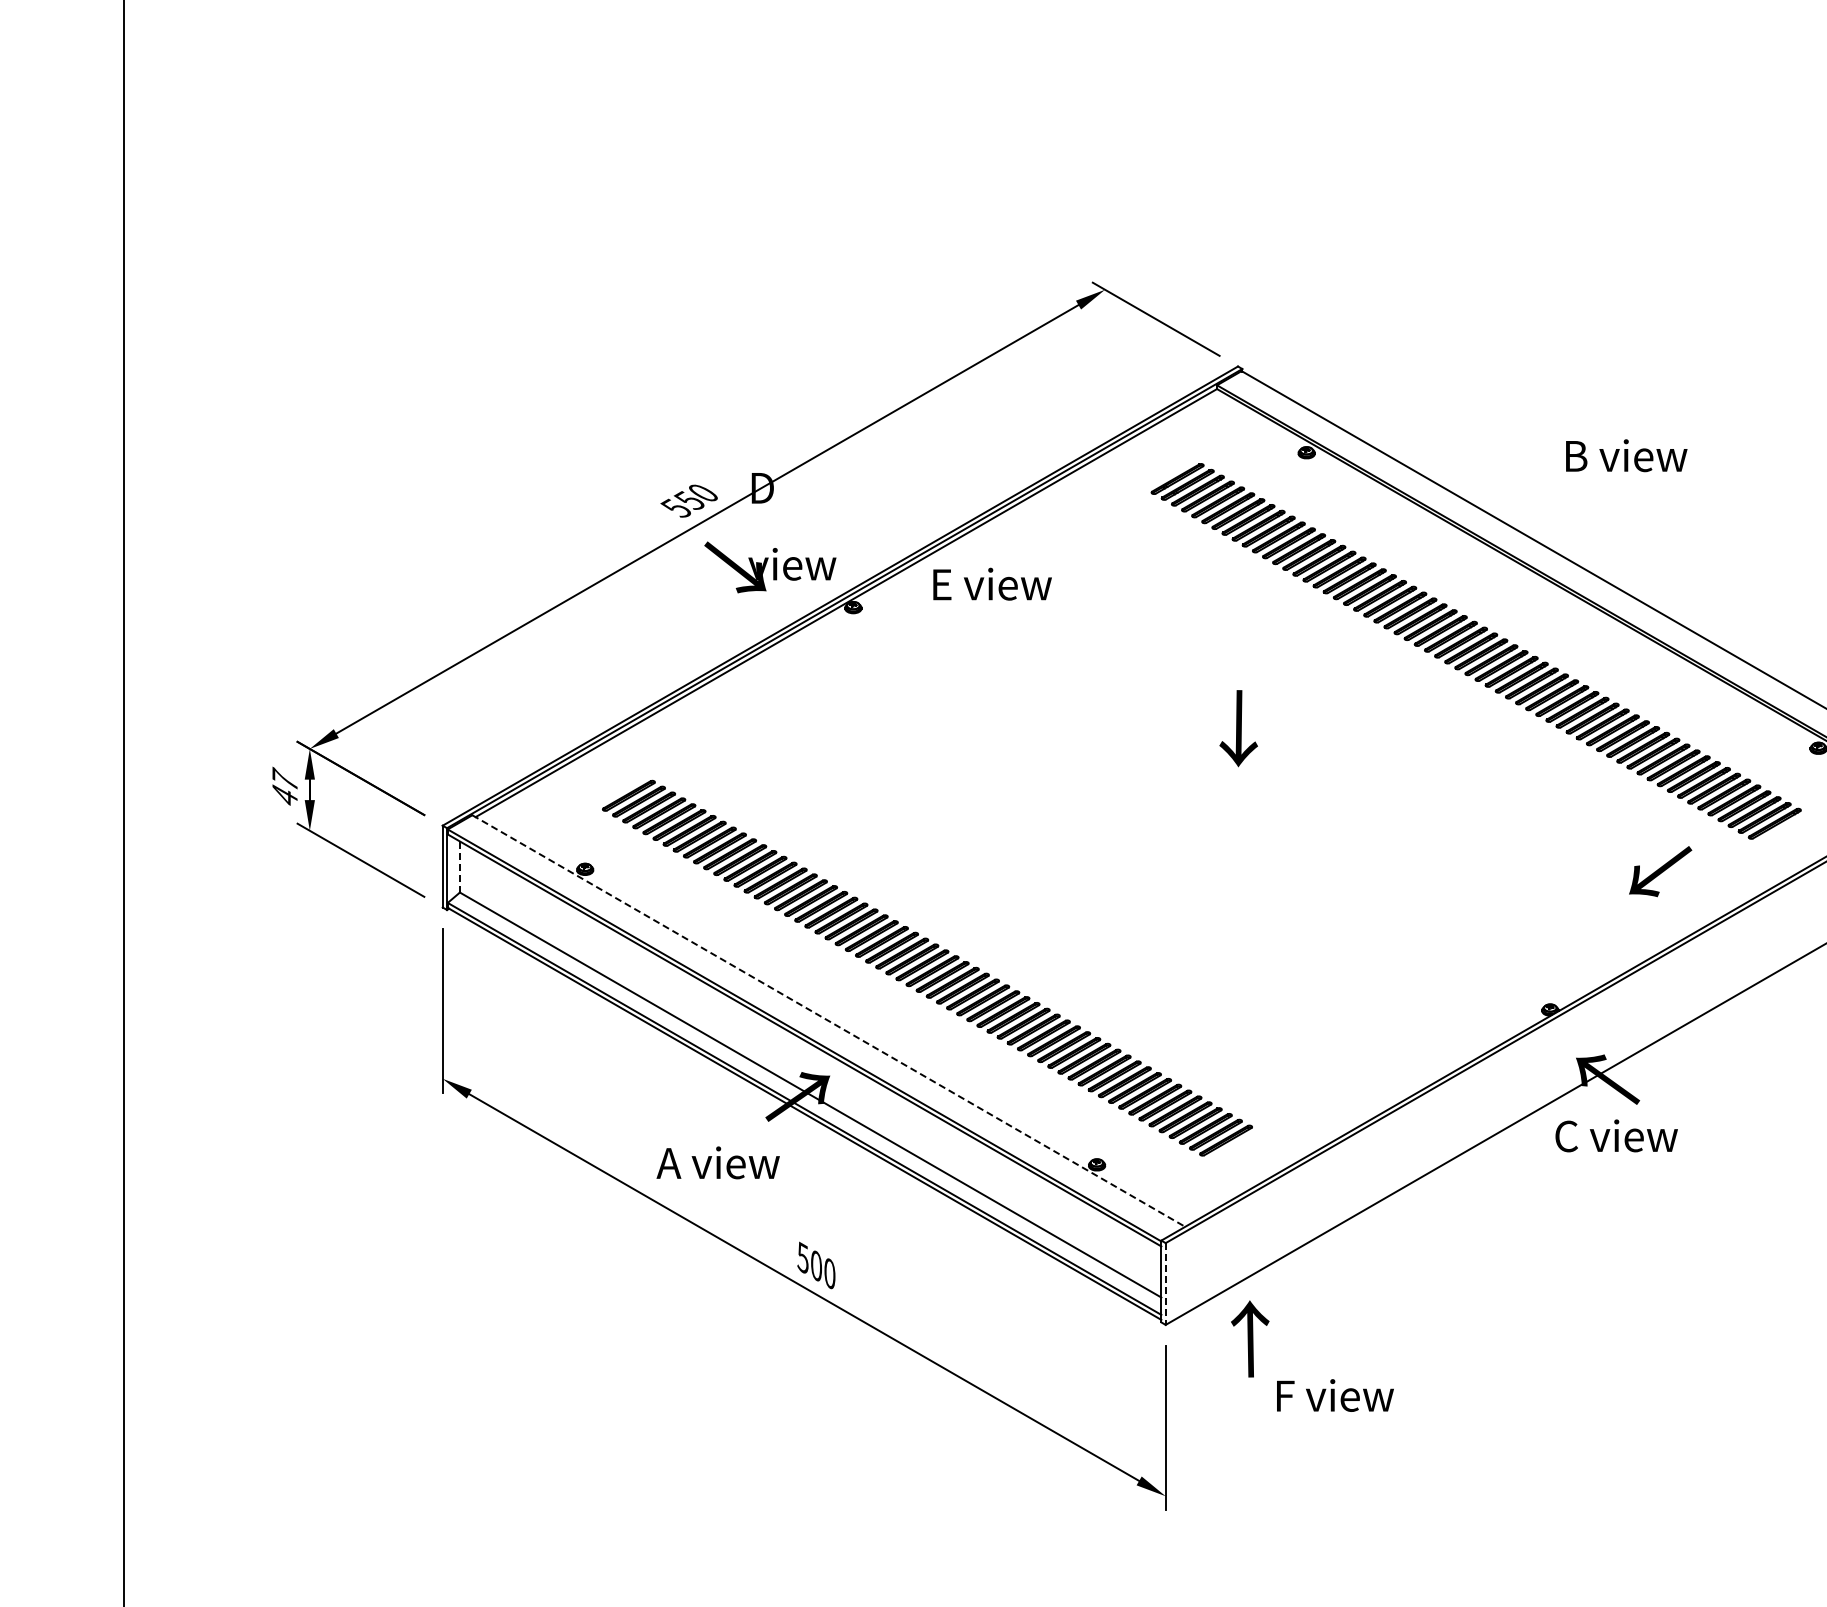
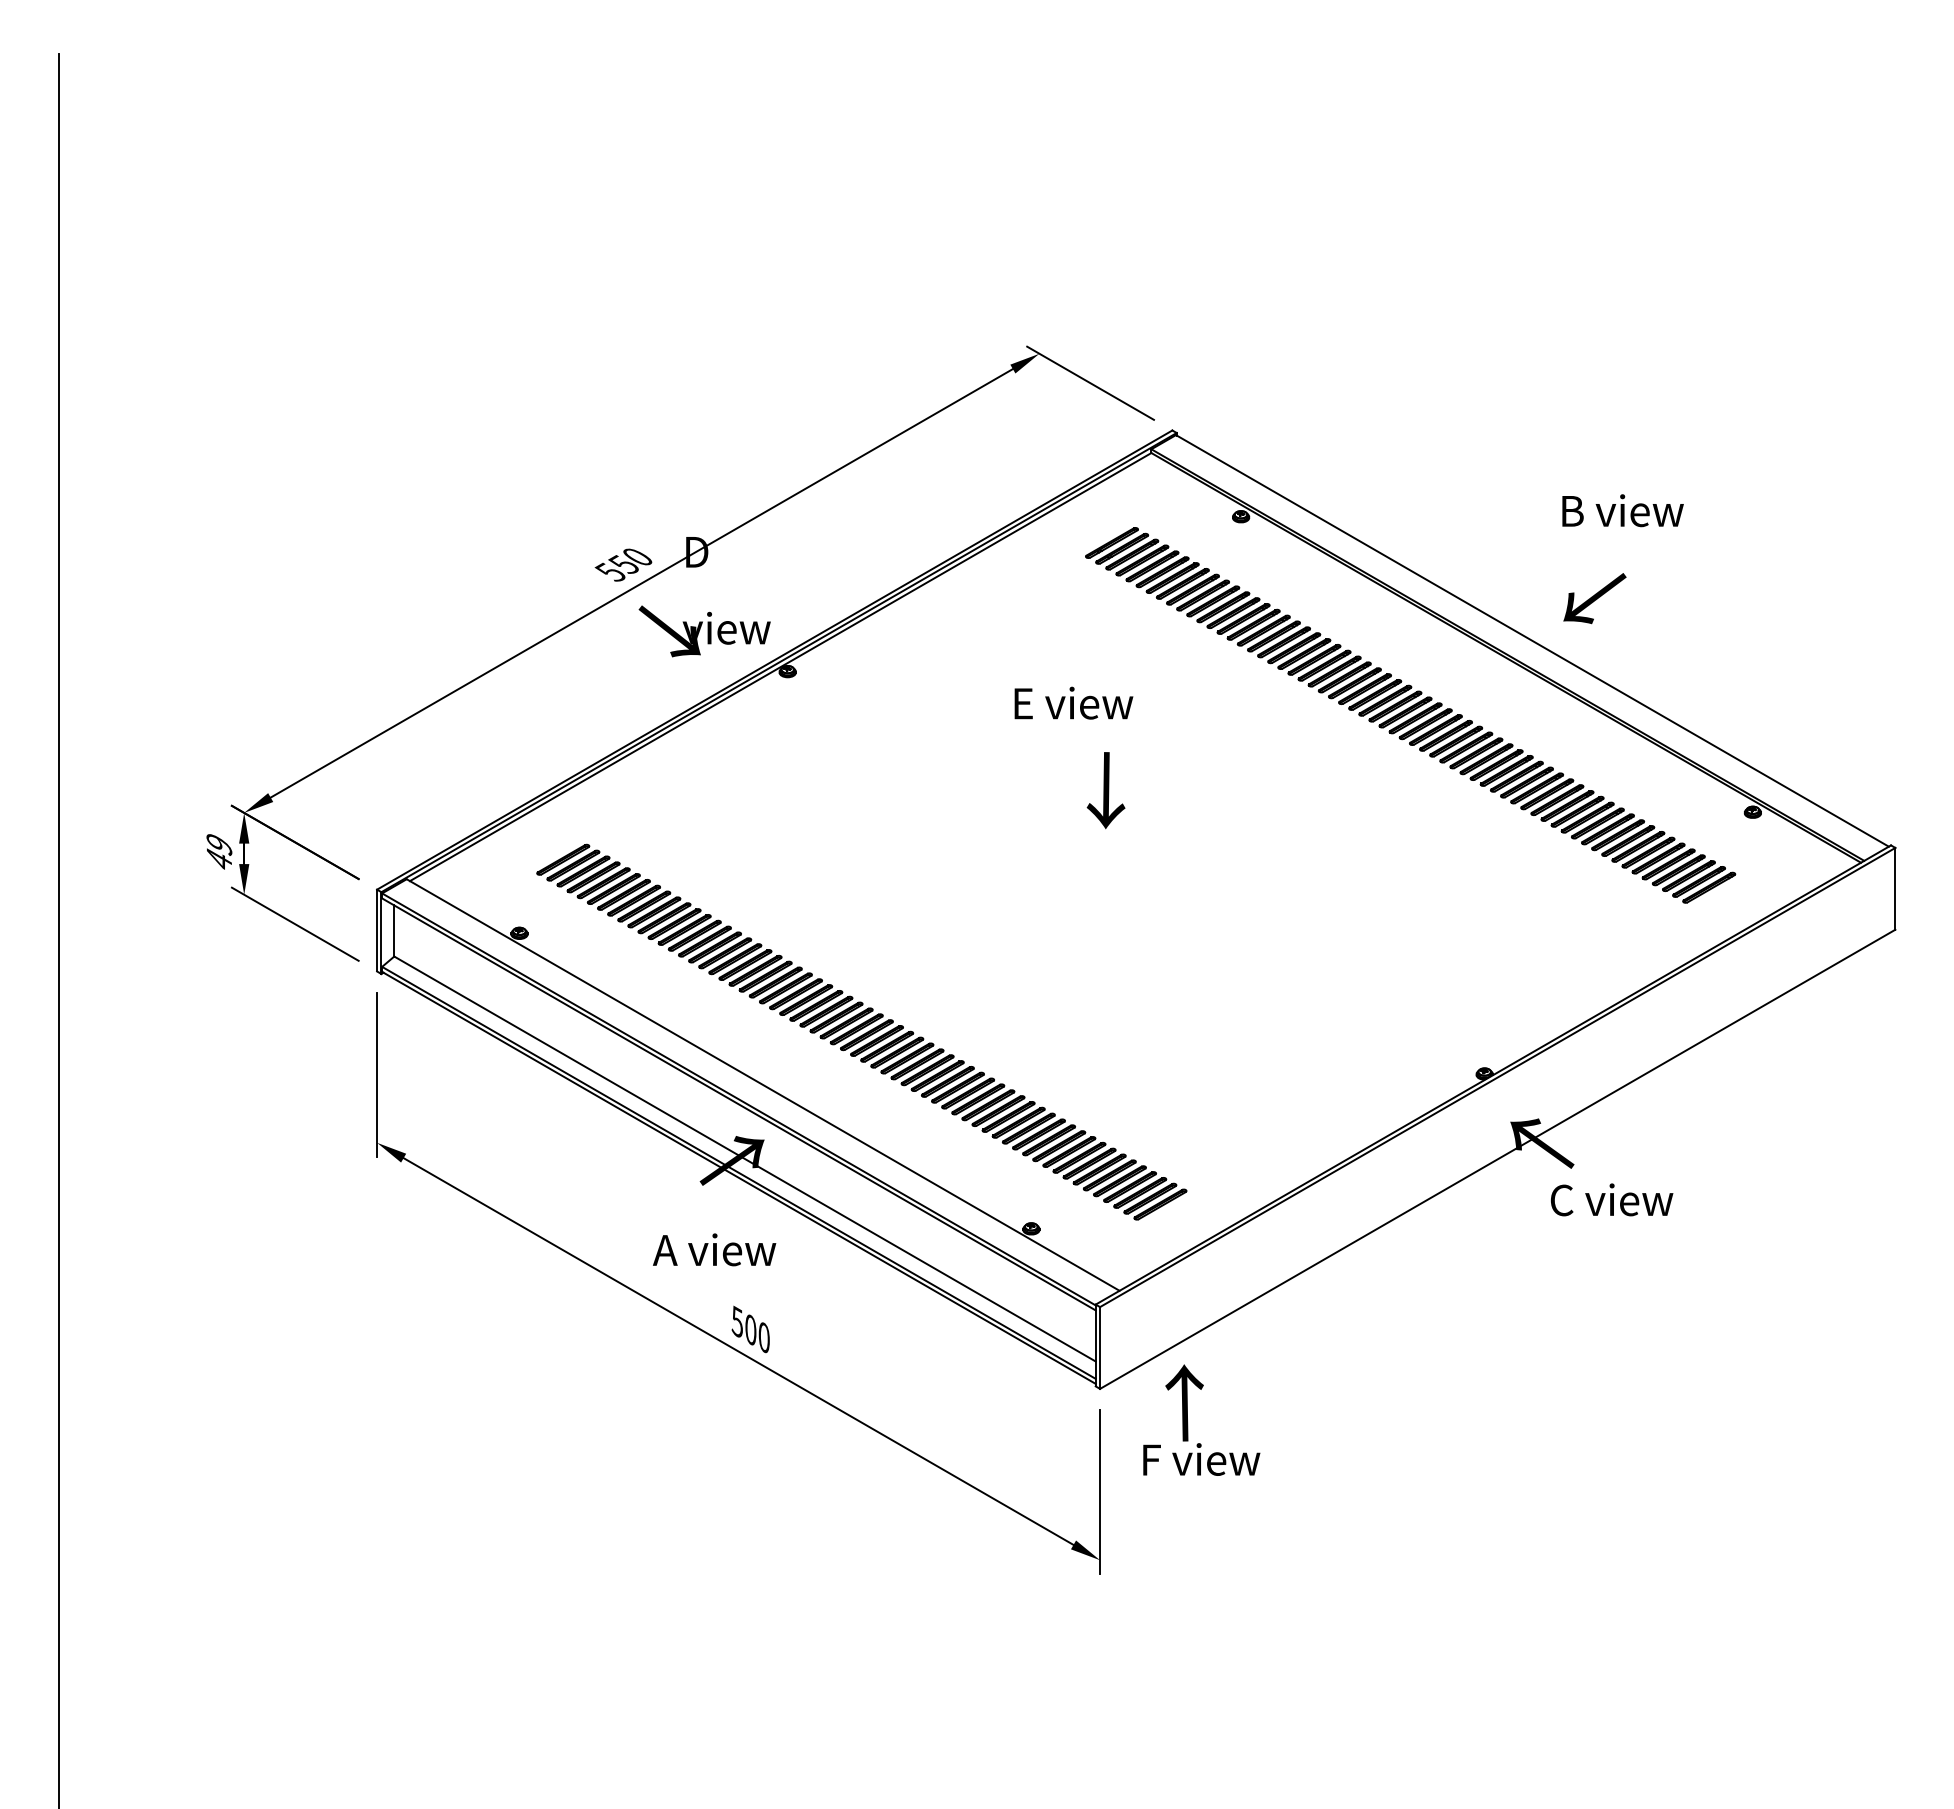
text: (1626, 455) -> (1622, 510), moved
text: (992, 583) -> (1073, 702), moved
text: (1238, 728) -> (1105, 790), moved
text: (285, 778) -> (219, 842), 47 -> 49
line: (460, 867) -> (394, 931), dashed -> solid
text: (1660, 871) -> (1594, 598), moved
line: (829, 1021) -> (763, 1085), dashed -> solid
text: (1617, 1135) -> (1612, 1199), moved
text: (718, 1162) -> (714, 1249), moved
line: (1166, 1284) -> (1100, 1348), dashed -> solid
text: (1335, 1395) -> (1201, 1459), moved

